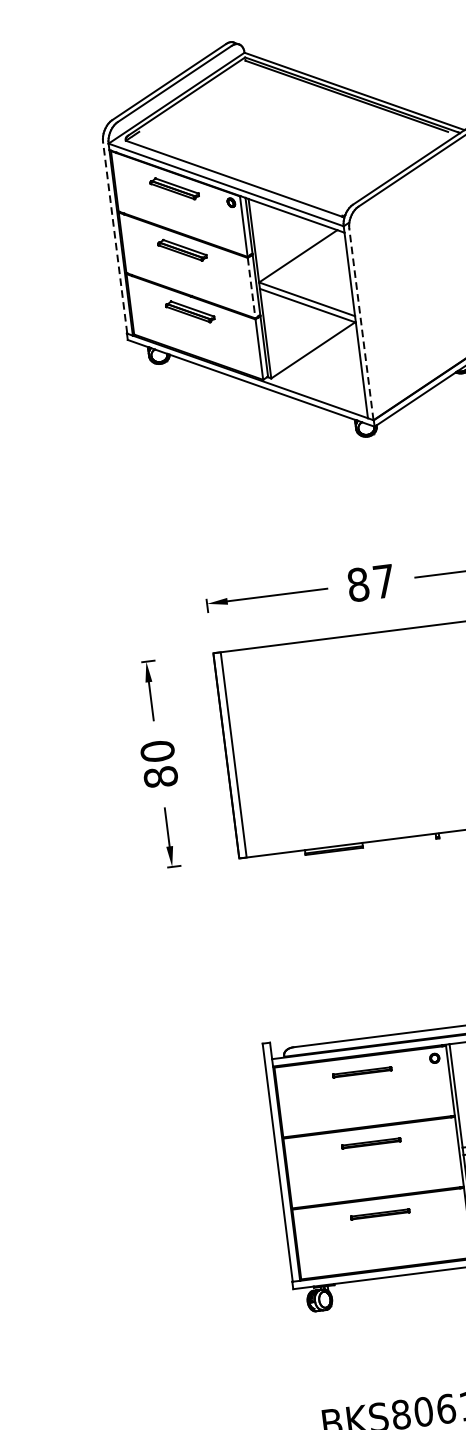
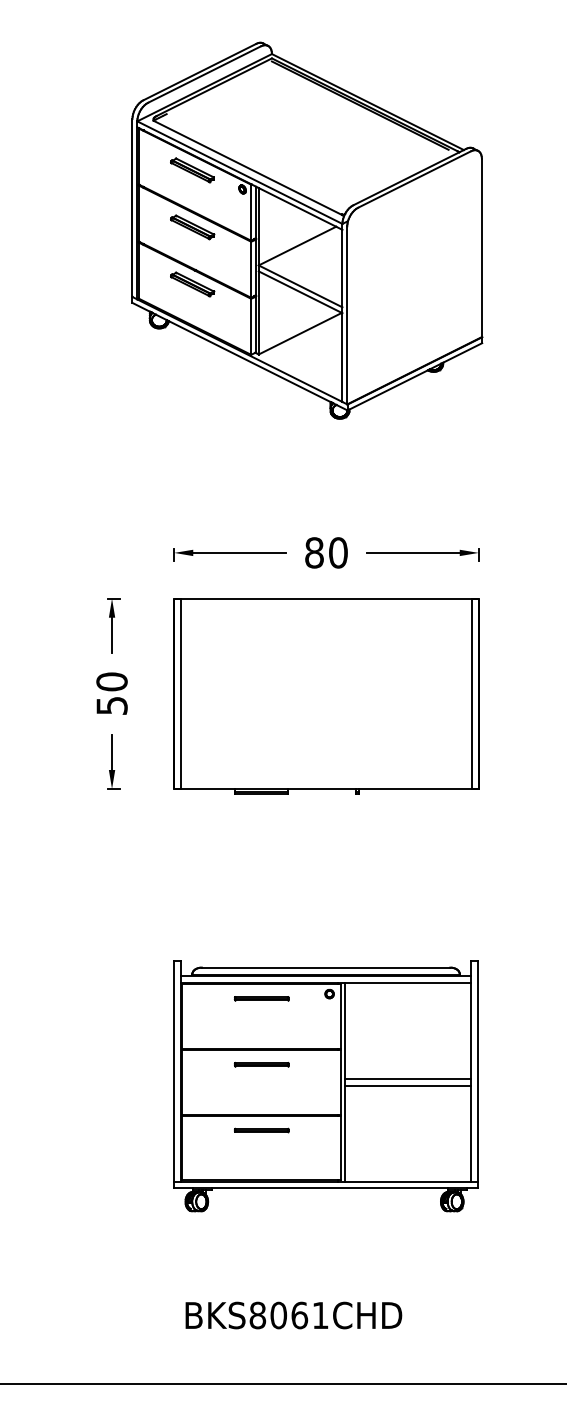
line: (115, 237) -> (132, 207), dashed -> solid
line: (251, 288) -> (251, 270), dashed -> solid
line: (361, 323) -> (347, 314), dashed -> solid
text: (384, 581) -> (338, 552), 87 -> 80
text: (160, 776) -> (111, 705), 80 -> 50

